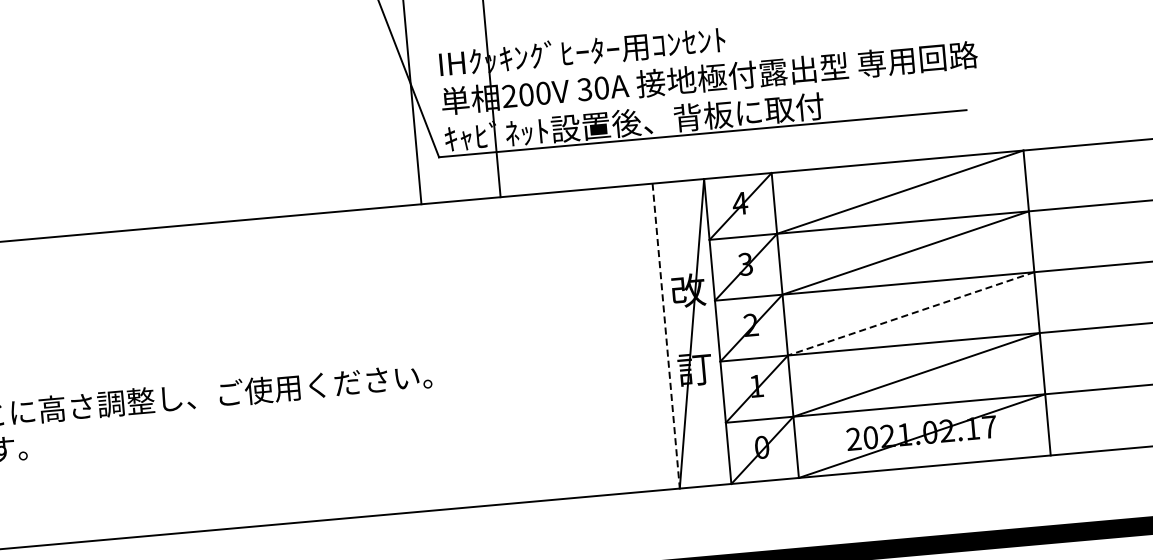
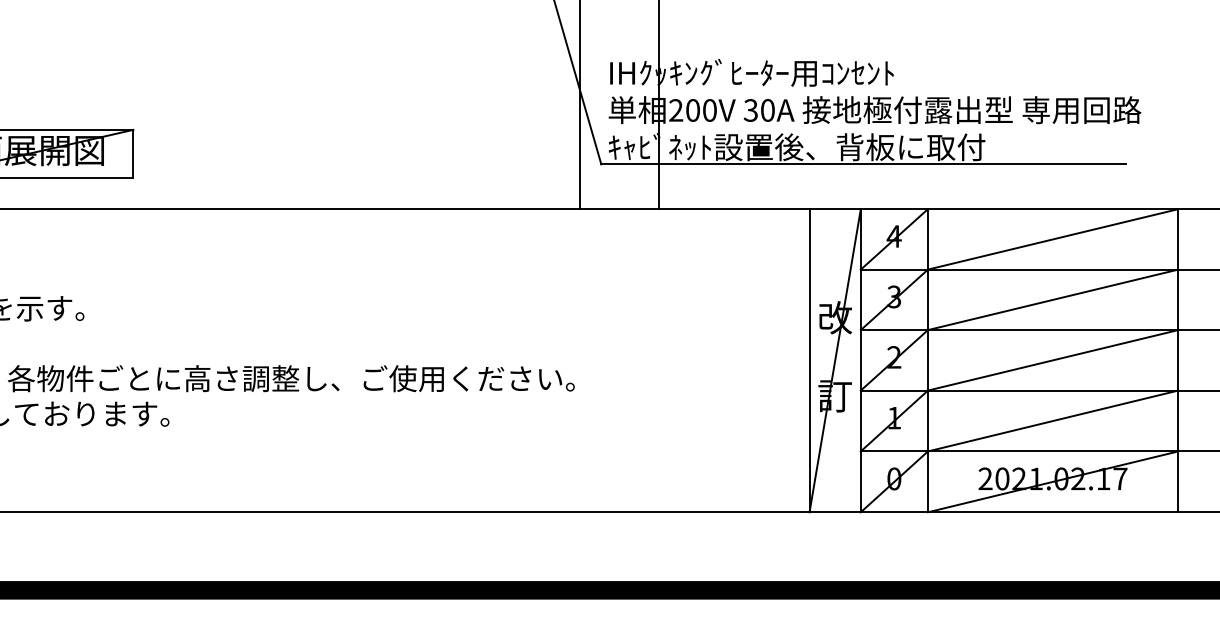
line: (911, 313) -> (1053, 360), dashed -> solid
line: (666, 335) -> (809, 360), dashed -> solid

